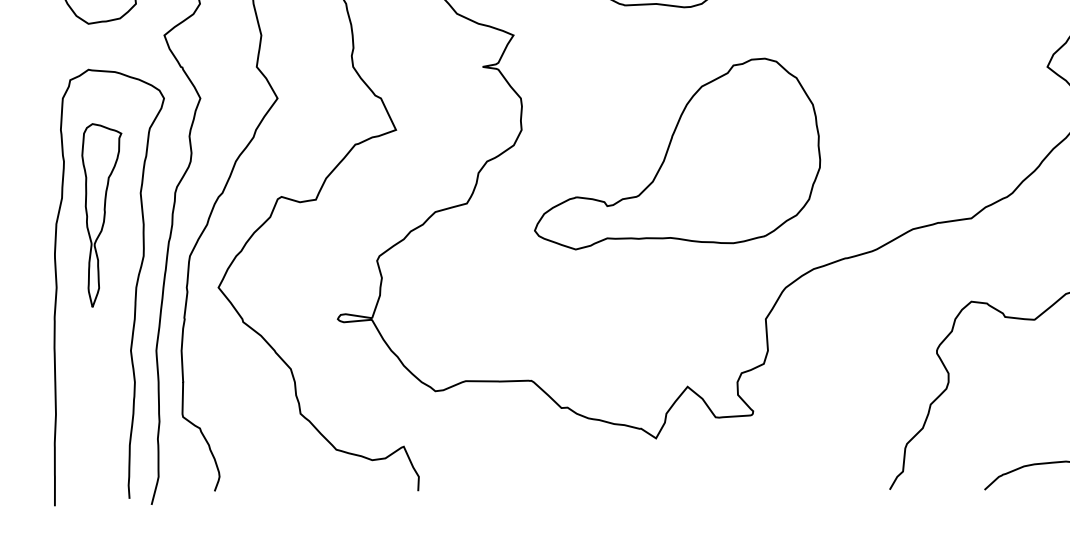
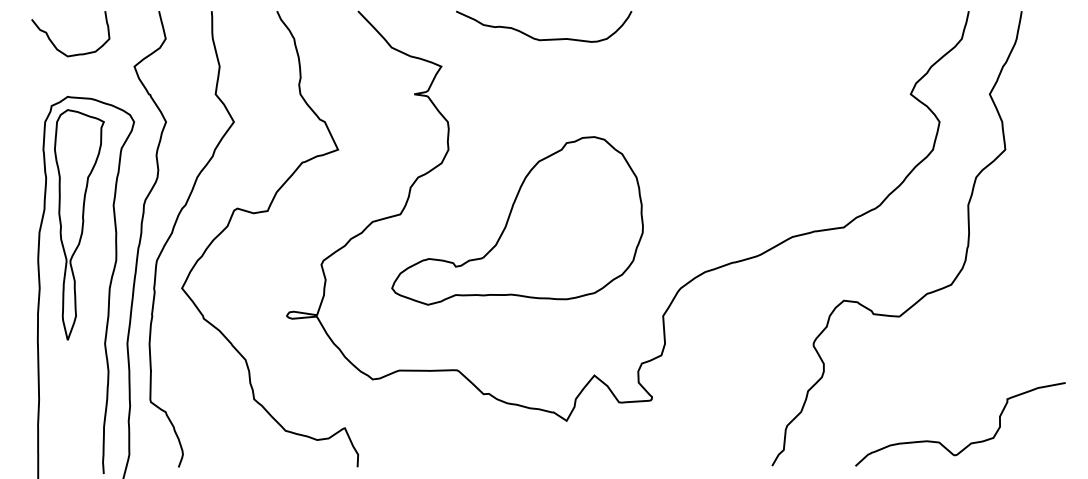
part: (677, 153) -> (517, 220), moved
part: (101, 215) -> (79, 224), size x1.43

